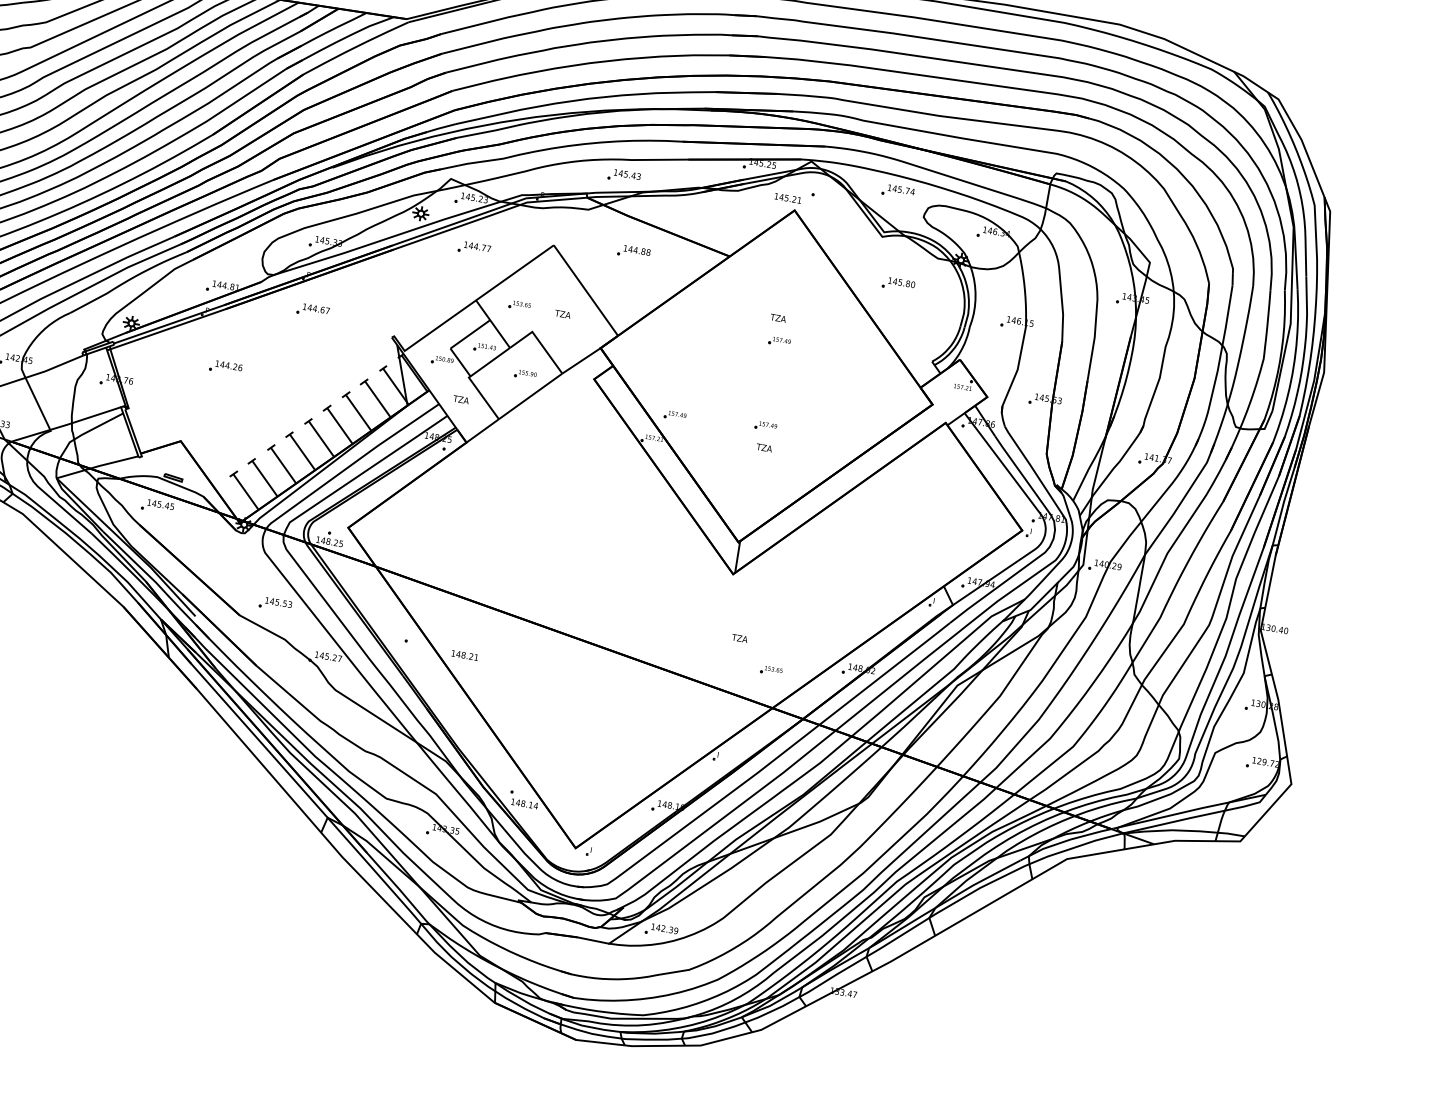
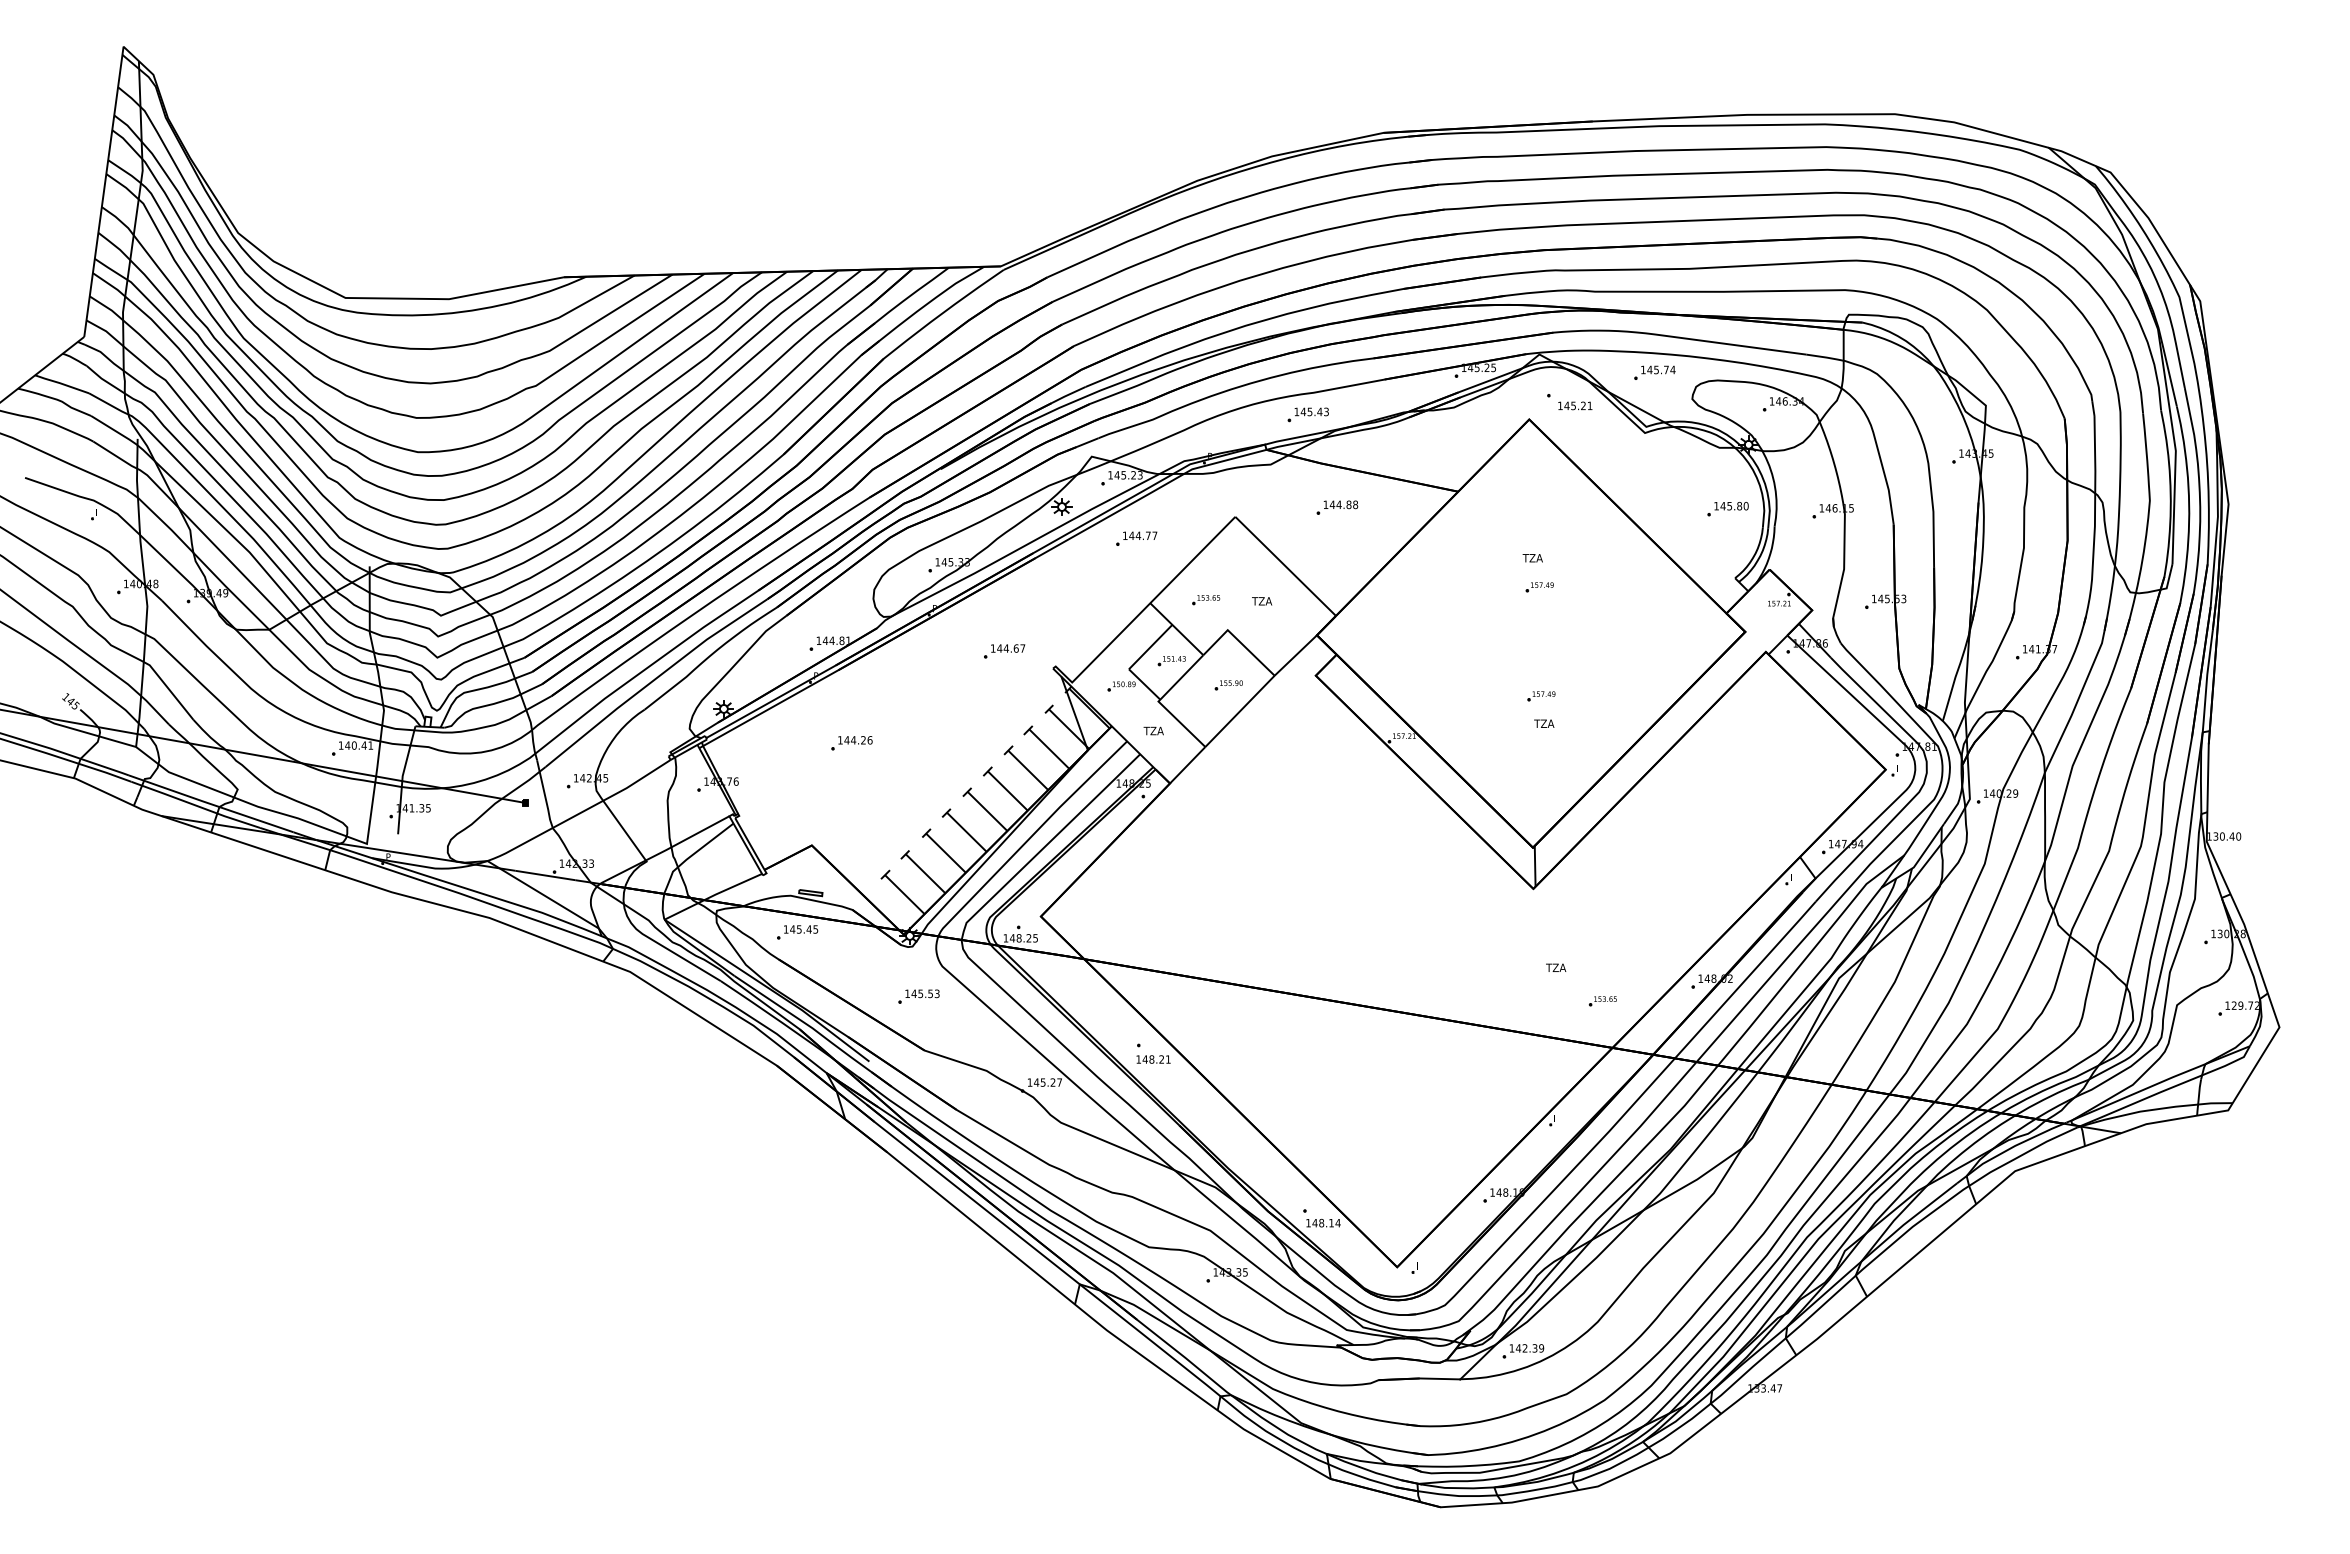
text: (788, 198) -> (1575, 405), moved
part: (898, 284) -> (1727, 509), moved
part: (313, 310) -> (1004, 651), moved
part: (675, 415) -> (1425, 703), removed
part: (275, 604) -> (918, 996), moved
text: (464, 655) -> (1153, 1059), moved

